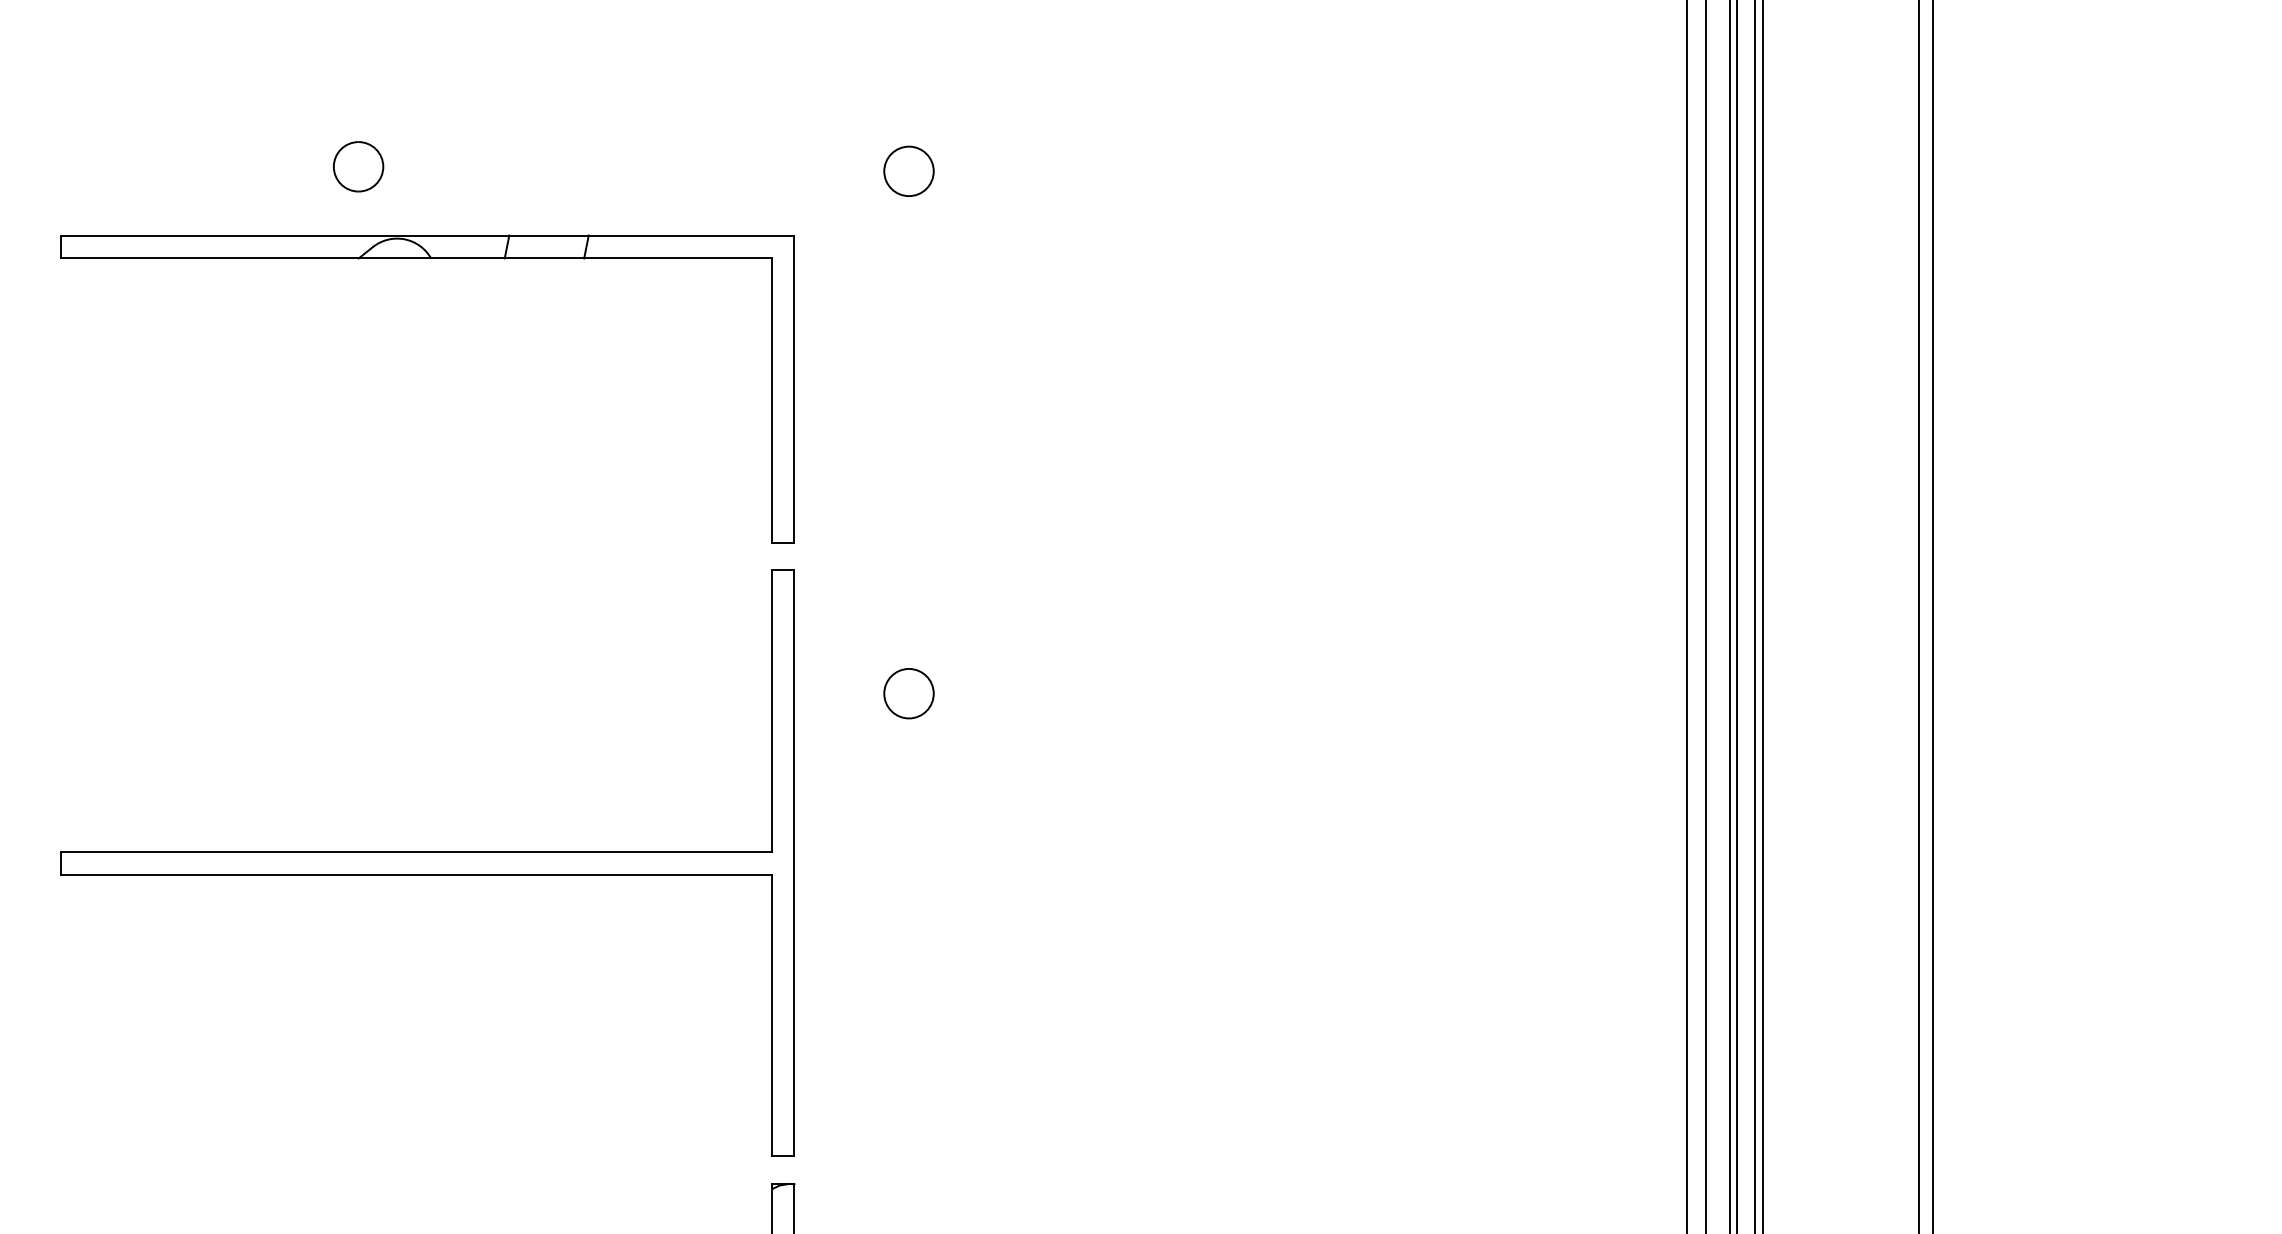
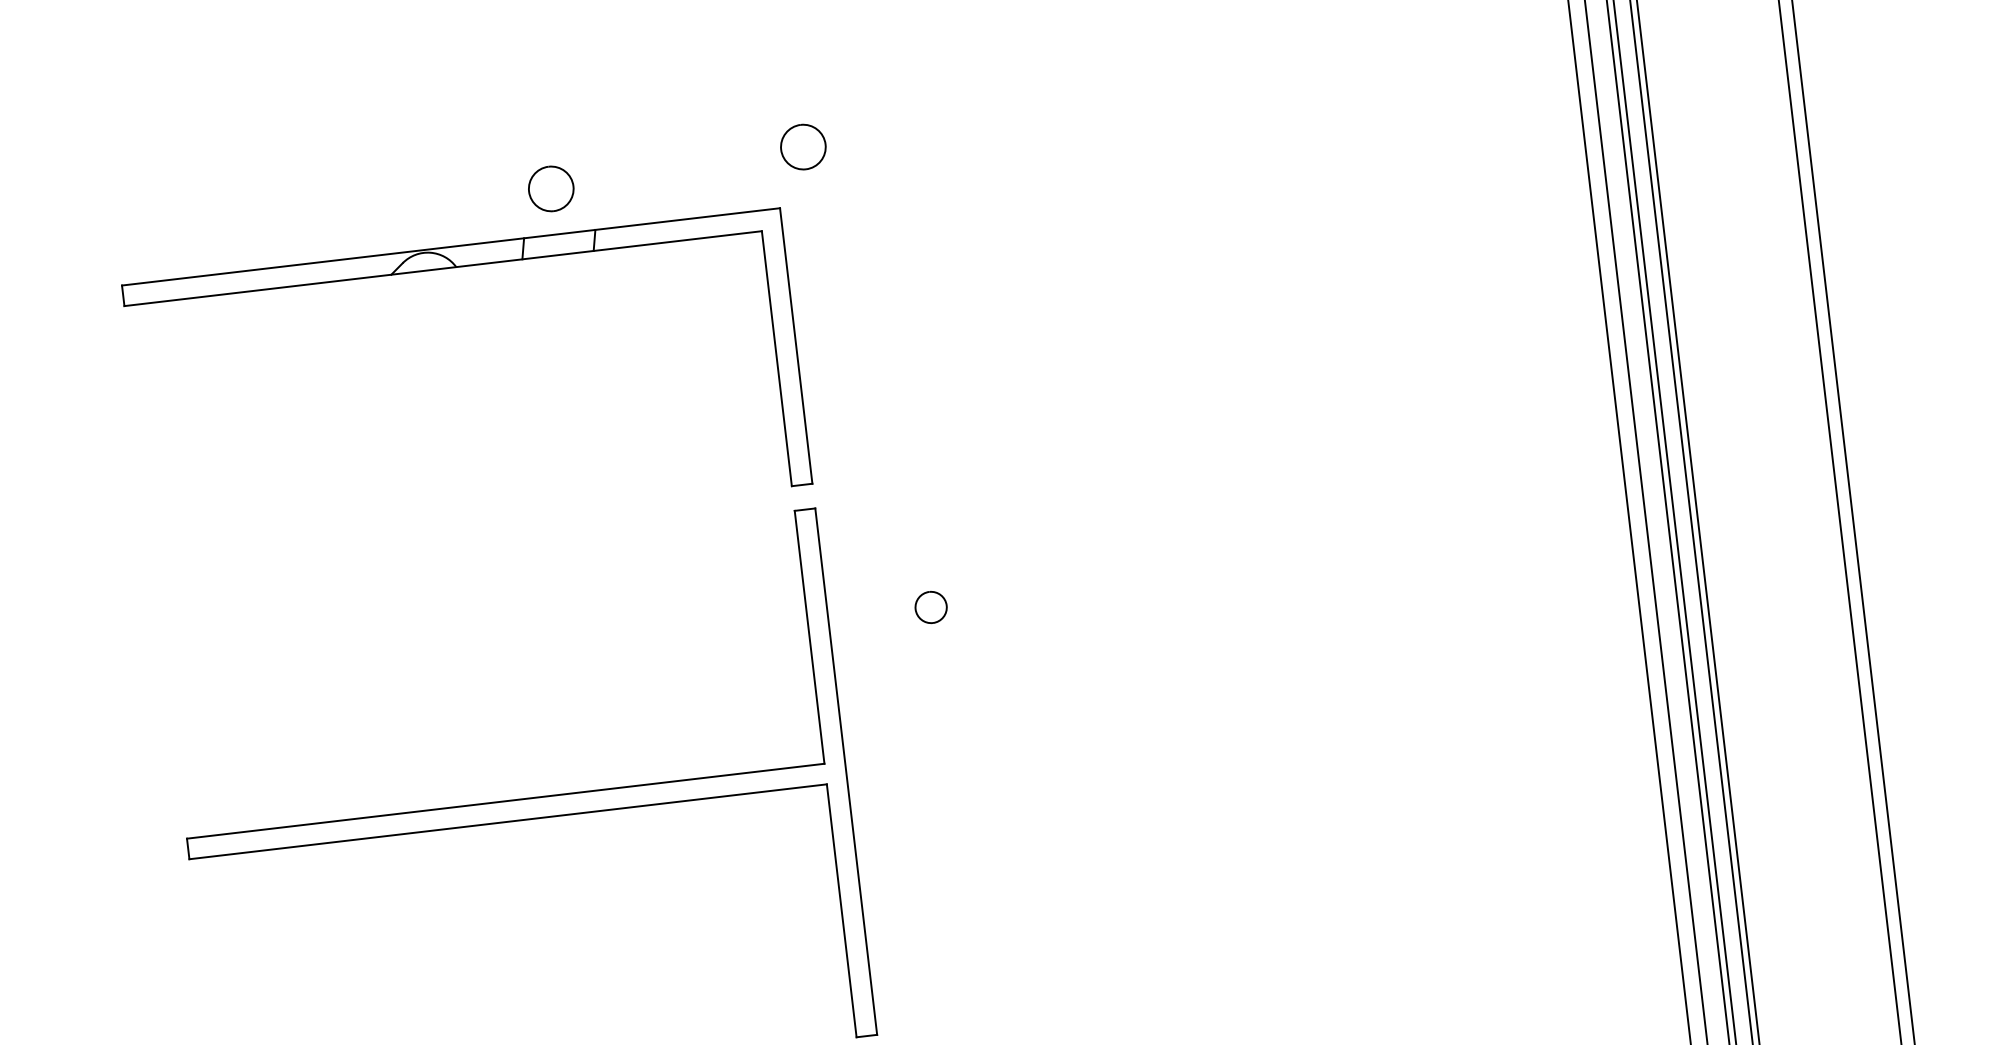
part: (358, 166) -> (551, 188), moved
part: (908, 170) -> (802, 146), moved
part: (908, 693) -> (930, 607), size x0.7

